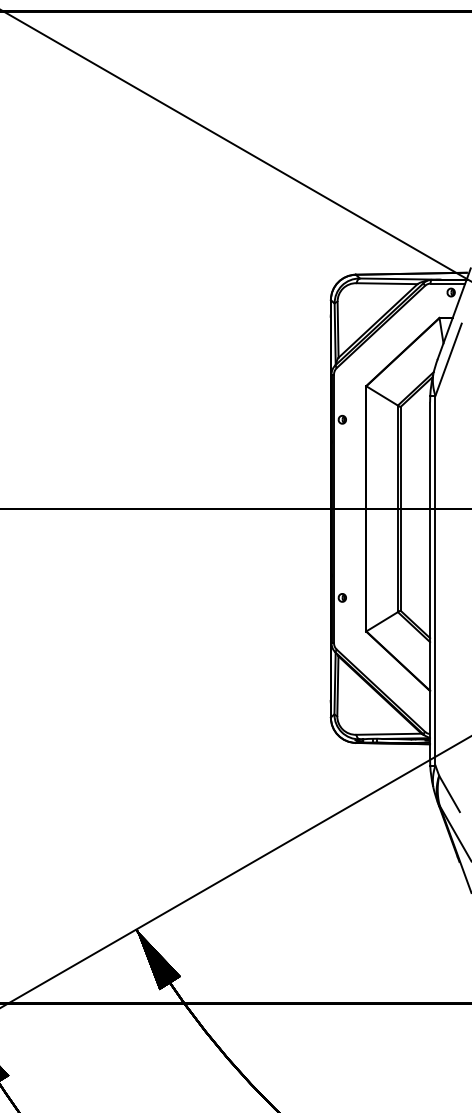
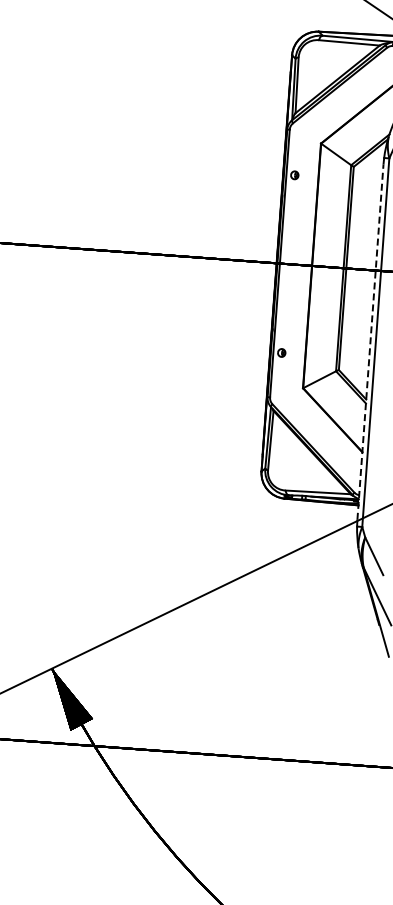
line: (430, 580) -> (370, 342), solid -> dashed

